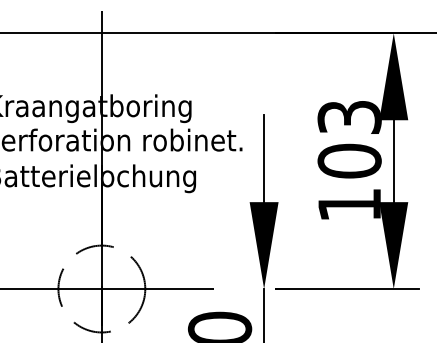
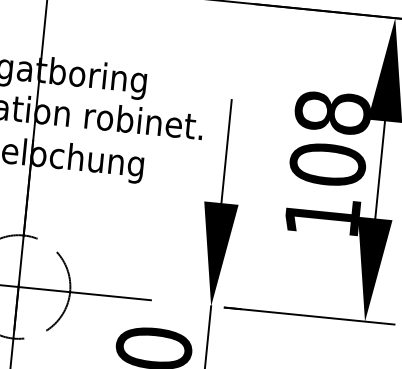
text: (349, 117) -> (332, 112), 103 -> 108

